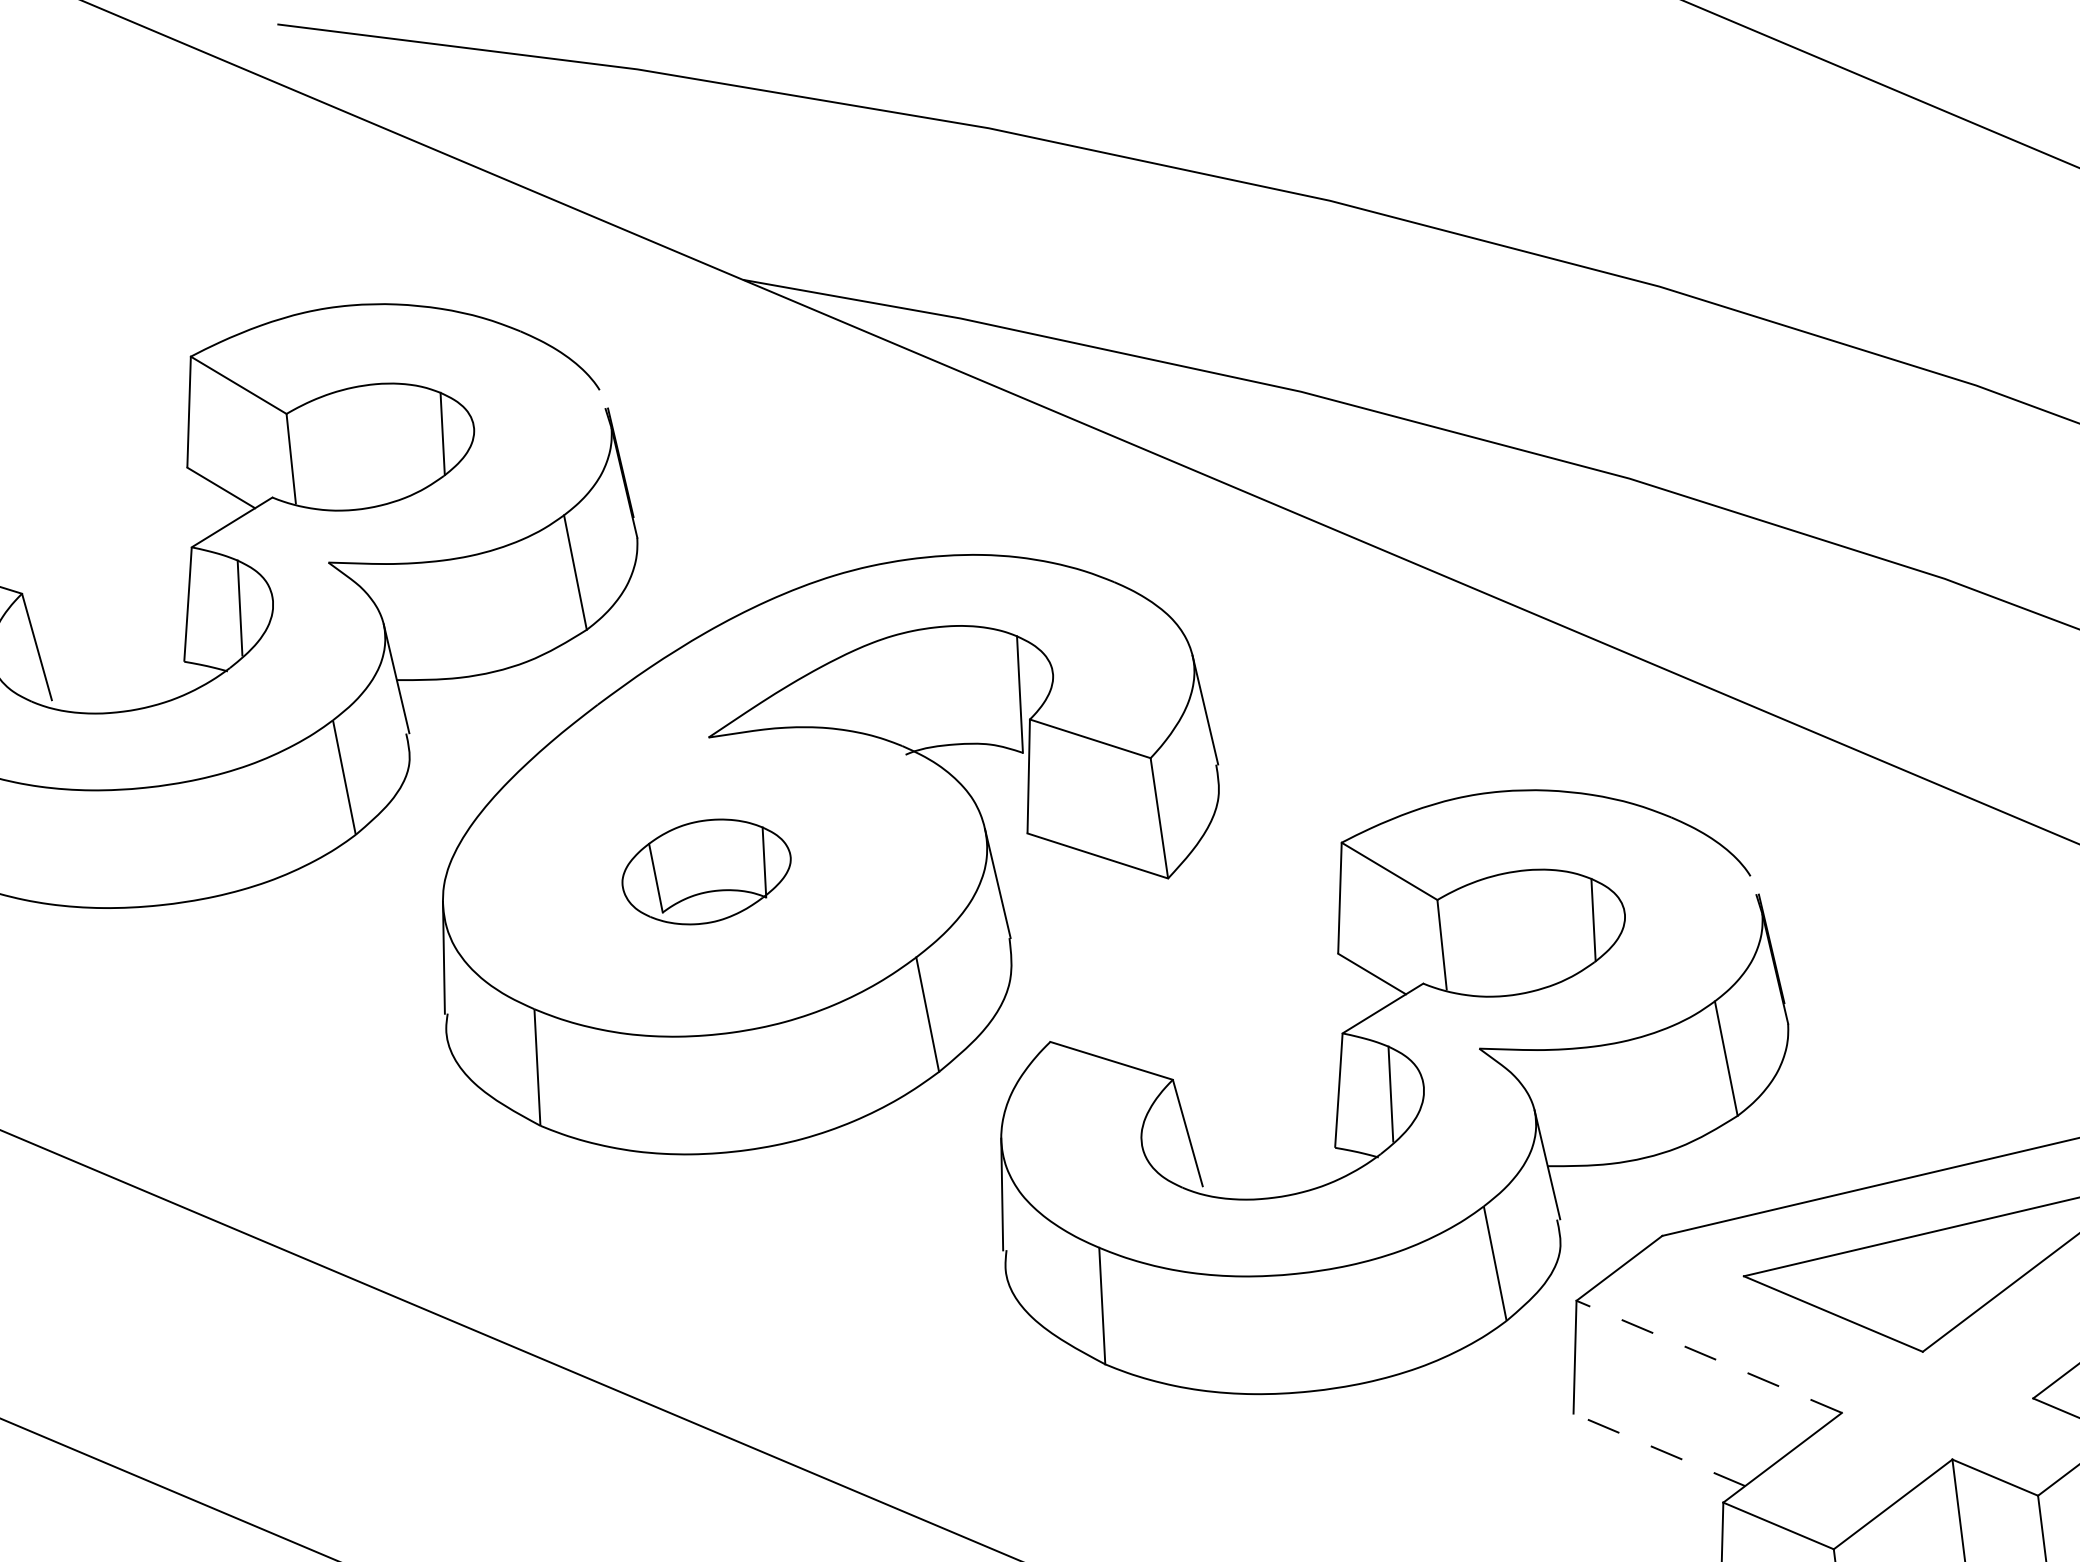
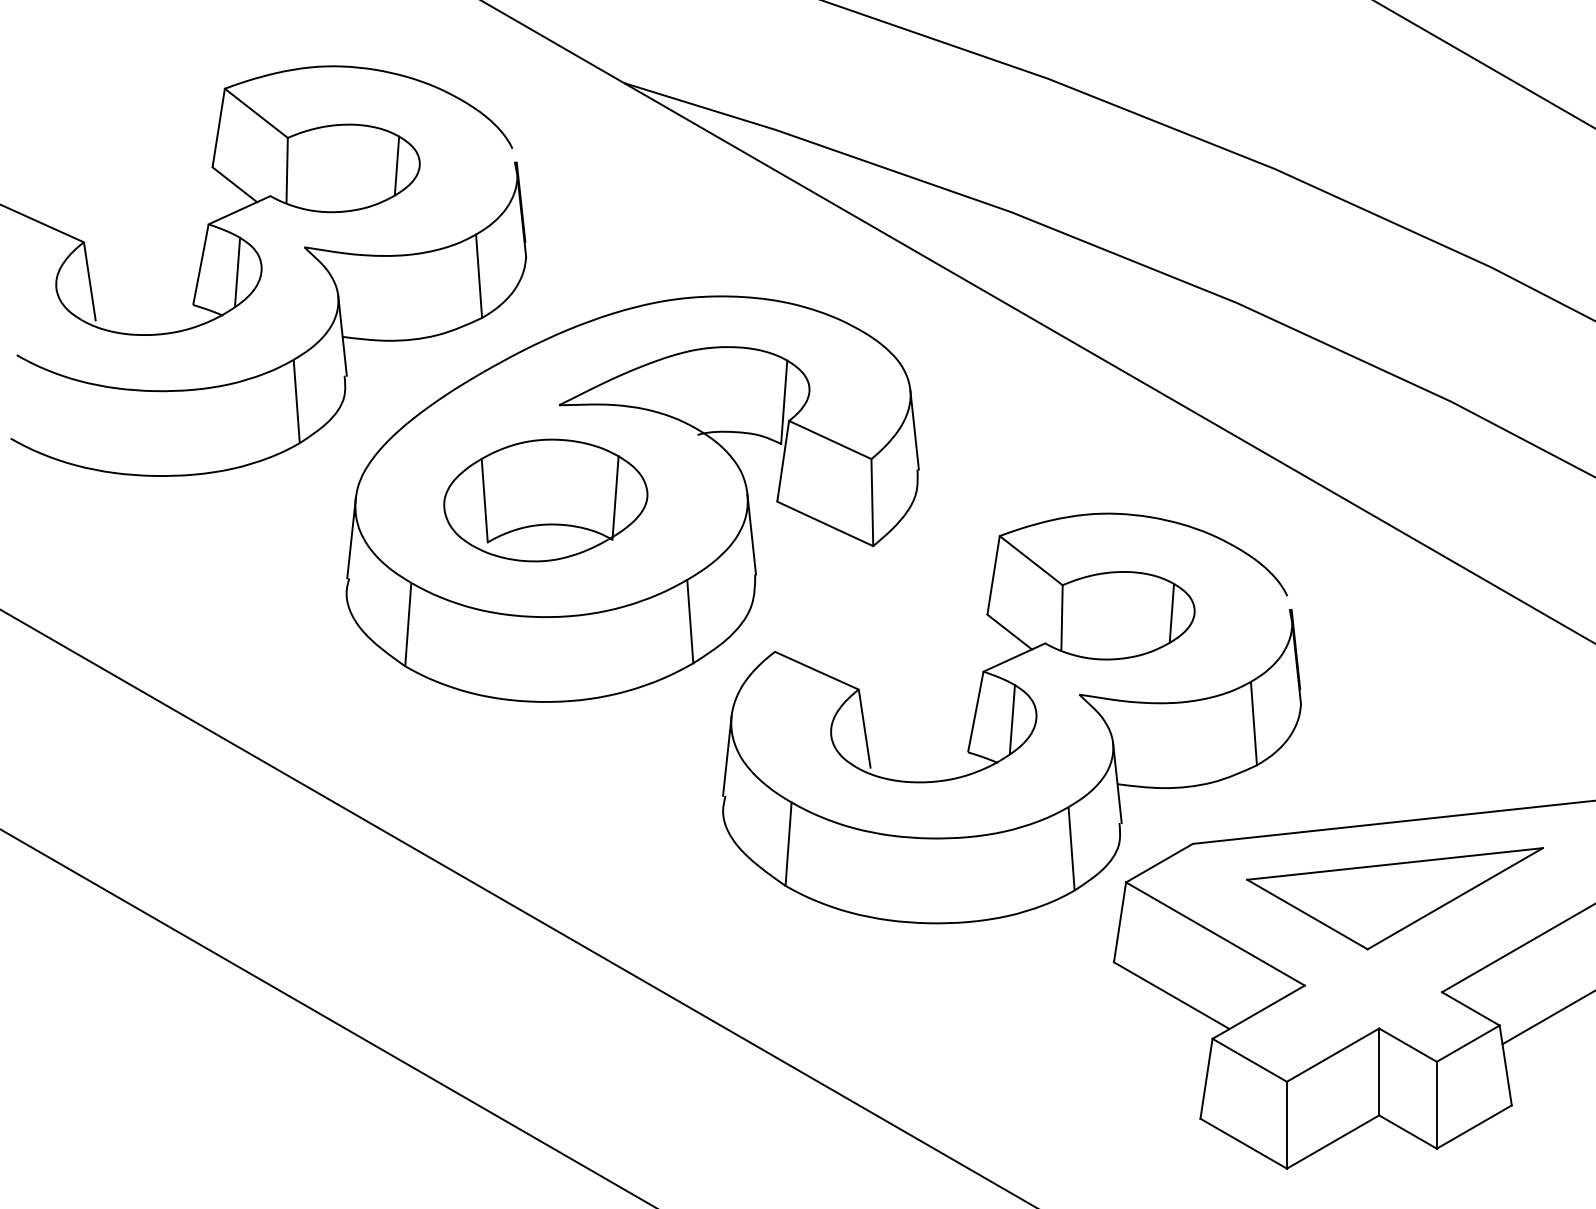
part: (706, 871) -> (545, 500), size x1.67
line: (1709, 1356) -> (1215, 933), dashed -> solid
line: (1658, 1449) -> (1171, 995), dashed -> solid

